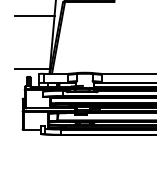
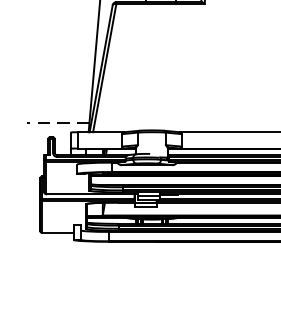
line: (34, 16) -> (61, 29), removed
line: (32, 68) -> (58, 122), solid -> dashed

